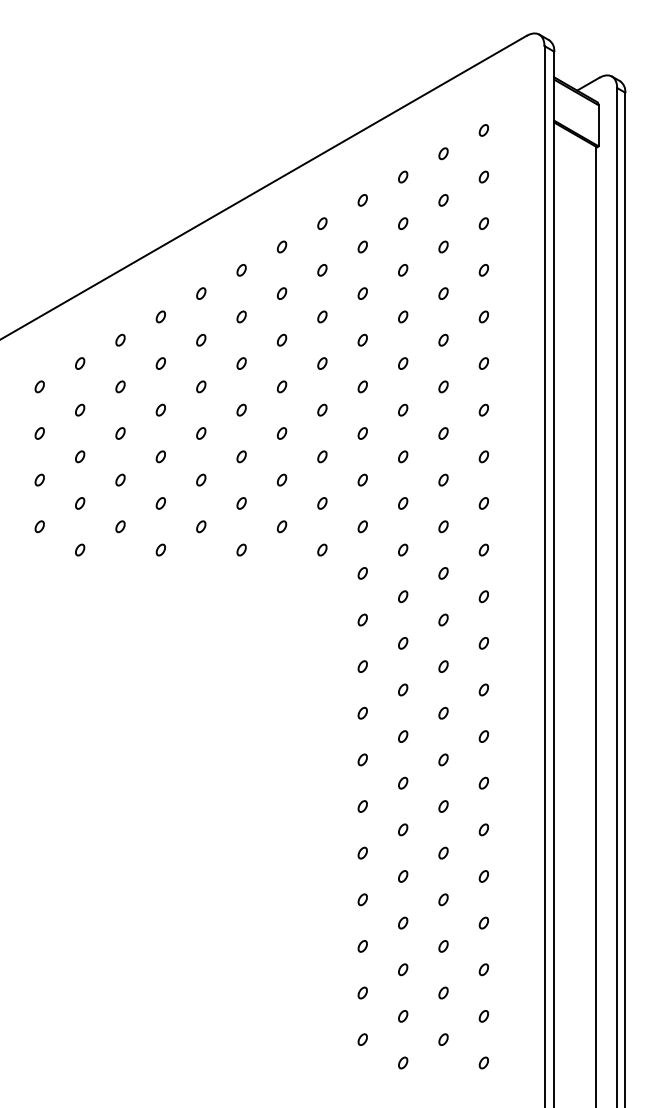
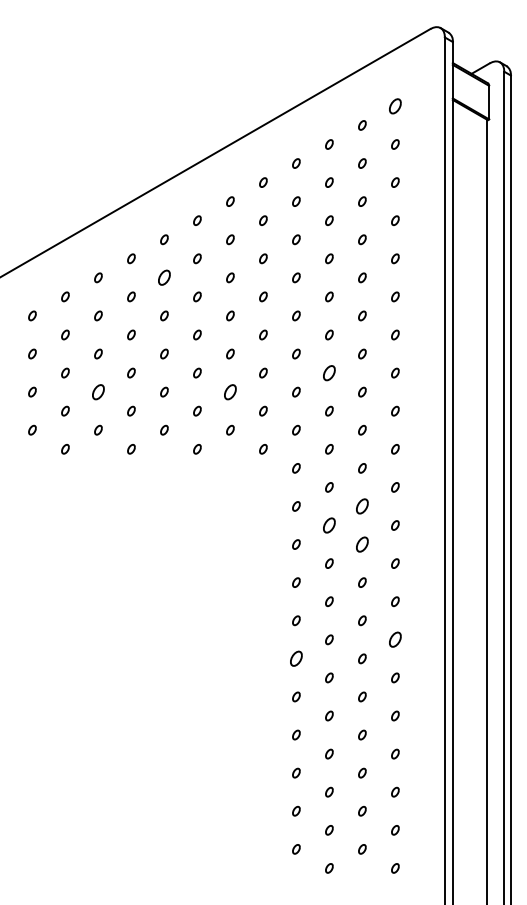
part: (484, 130) -> (395, 106), size x1.6
part: (201, 339) -> (164, 277), size x1.6
part: (403, 456) -> (329, 372), size x1.6
part: (120, 479) -> (98, 391), size x1.6
part: (282, 479) -> (230, 391), size x1.6
part: (443, 620) -> (362, 506), size x1.6
part: (403, 643) -> (329, 525), size x1.6
part: (443, 666) -> (362, 544), size x1.6
part: (484, 782) -> (395, 639), size x1.6
part: (362, 806) -> (296, 658), size x1.6

